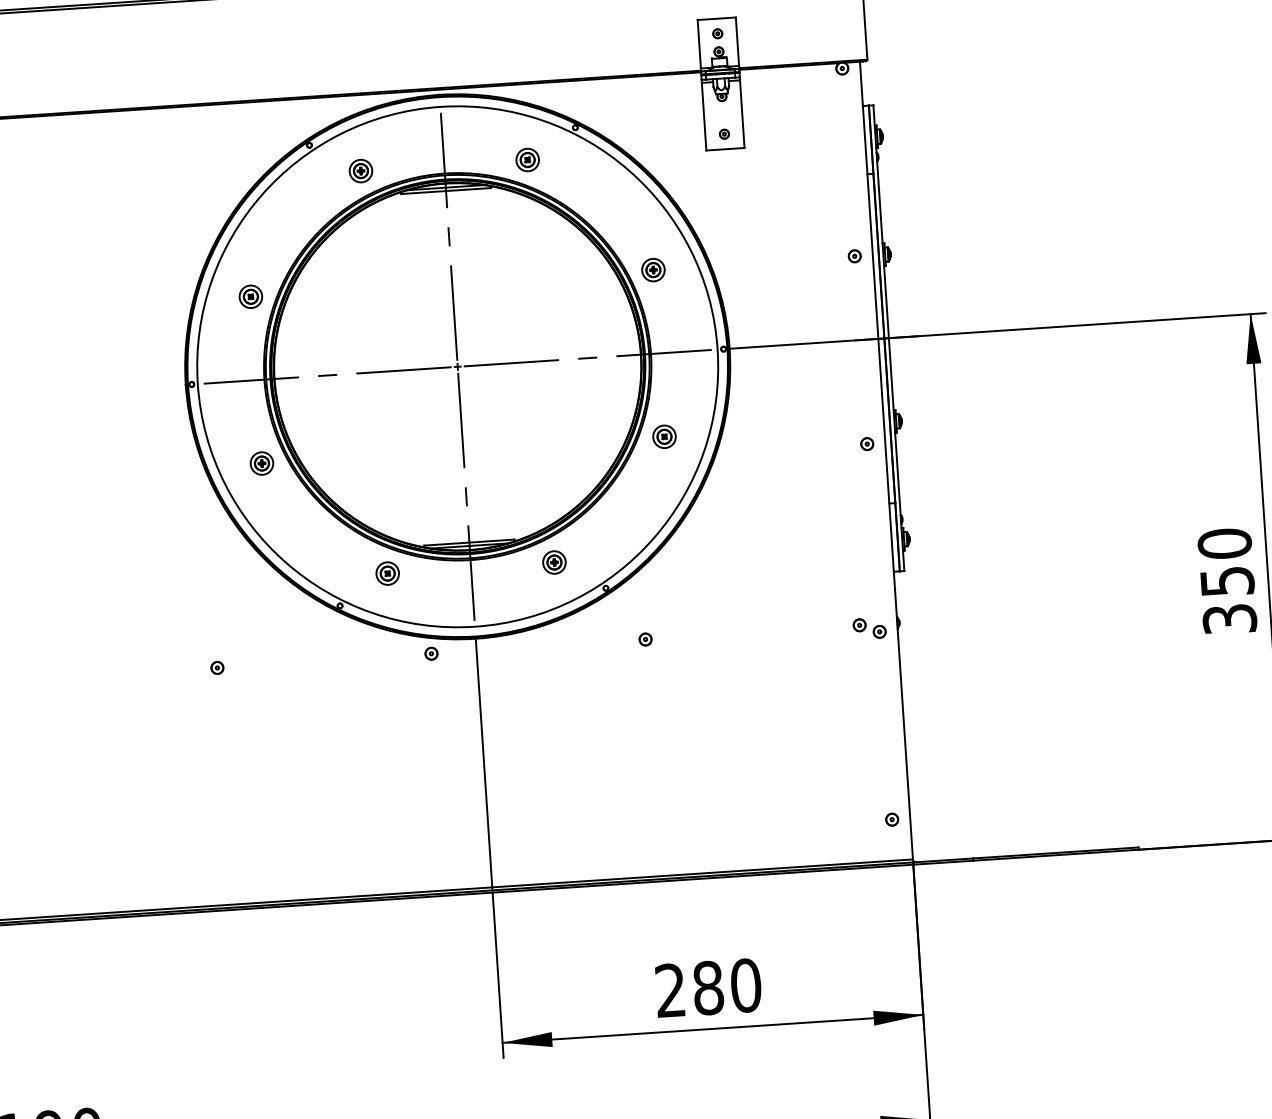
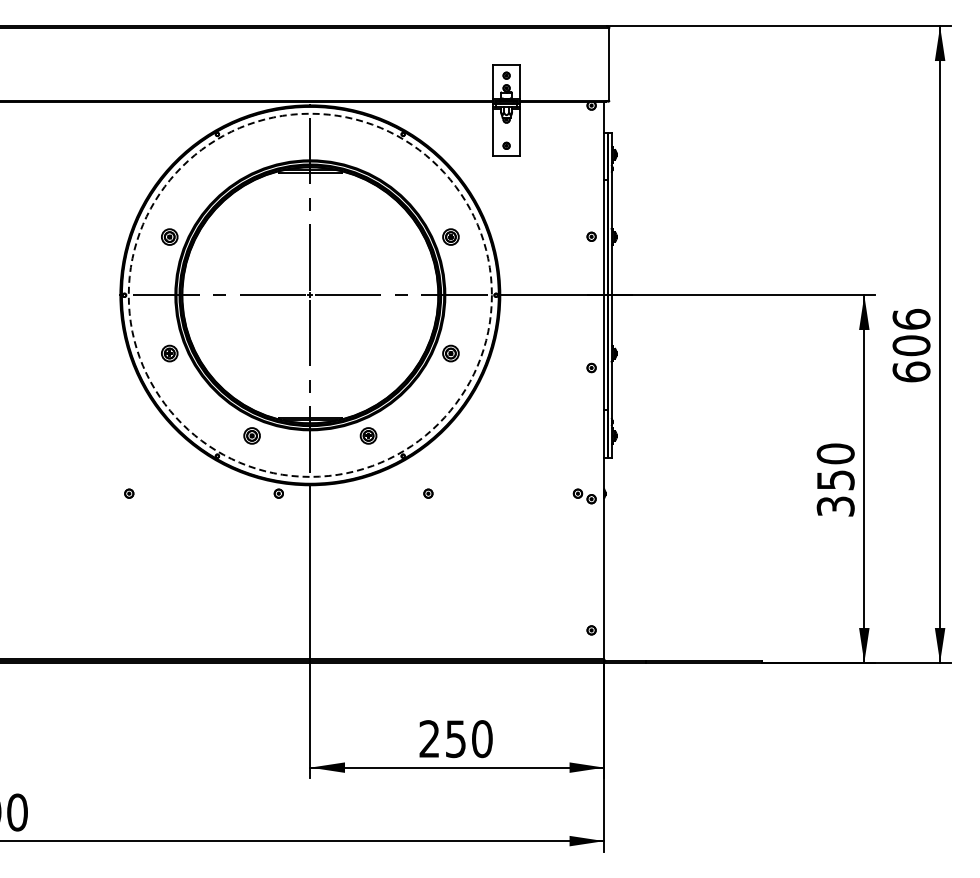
part: (527, 159) -> (368, 154), removed
part: (360, 170) -> (251, 154), removed
circle: (456, 365) -> (309, 294), solid -> dashed
text: (707, 988) -> (455, 739), 280 -> 250

